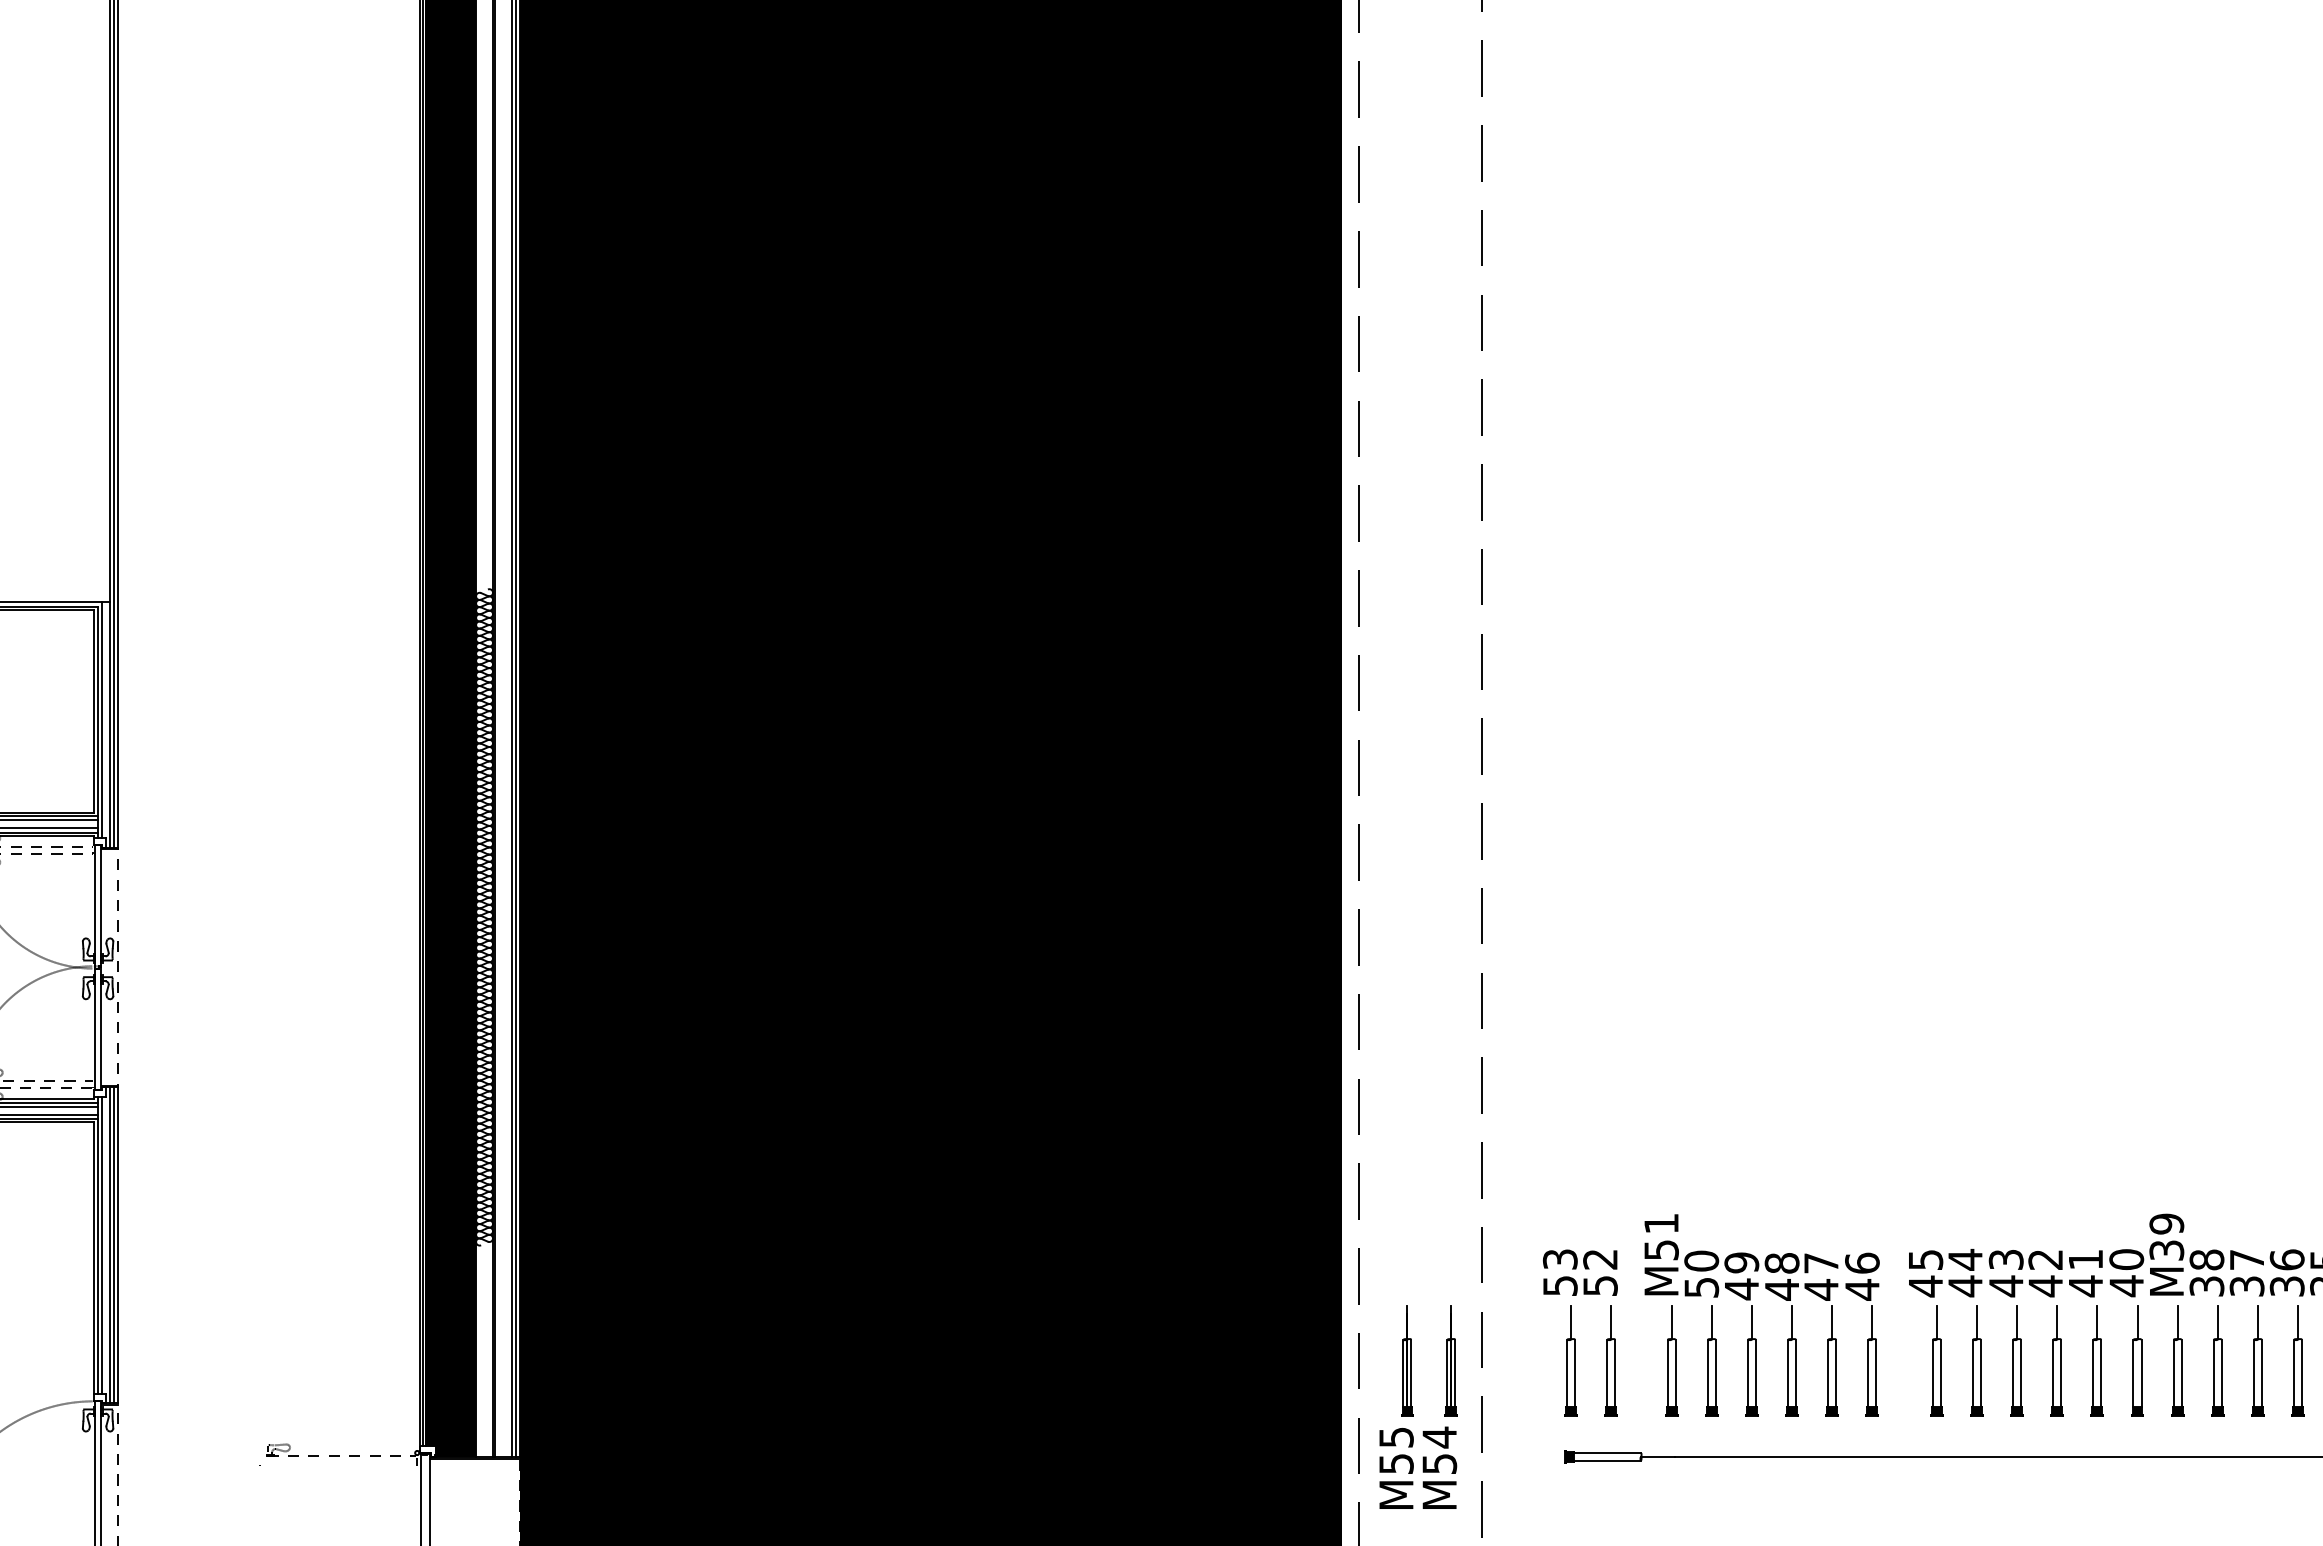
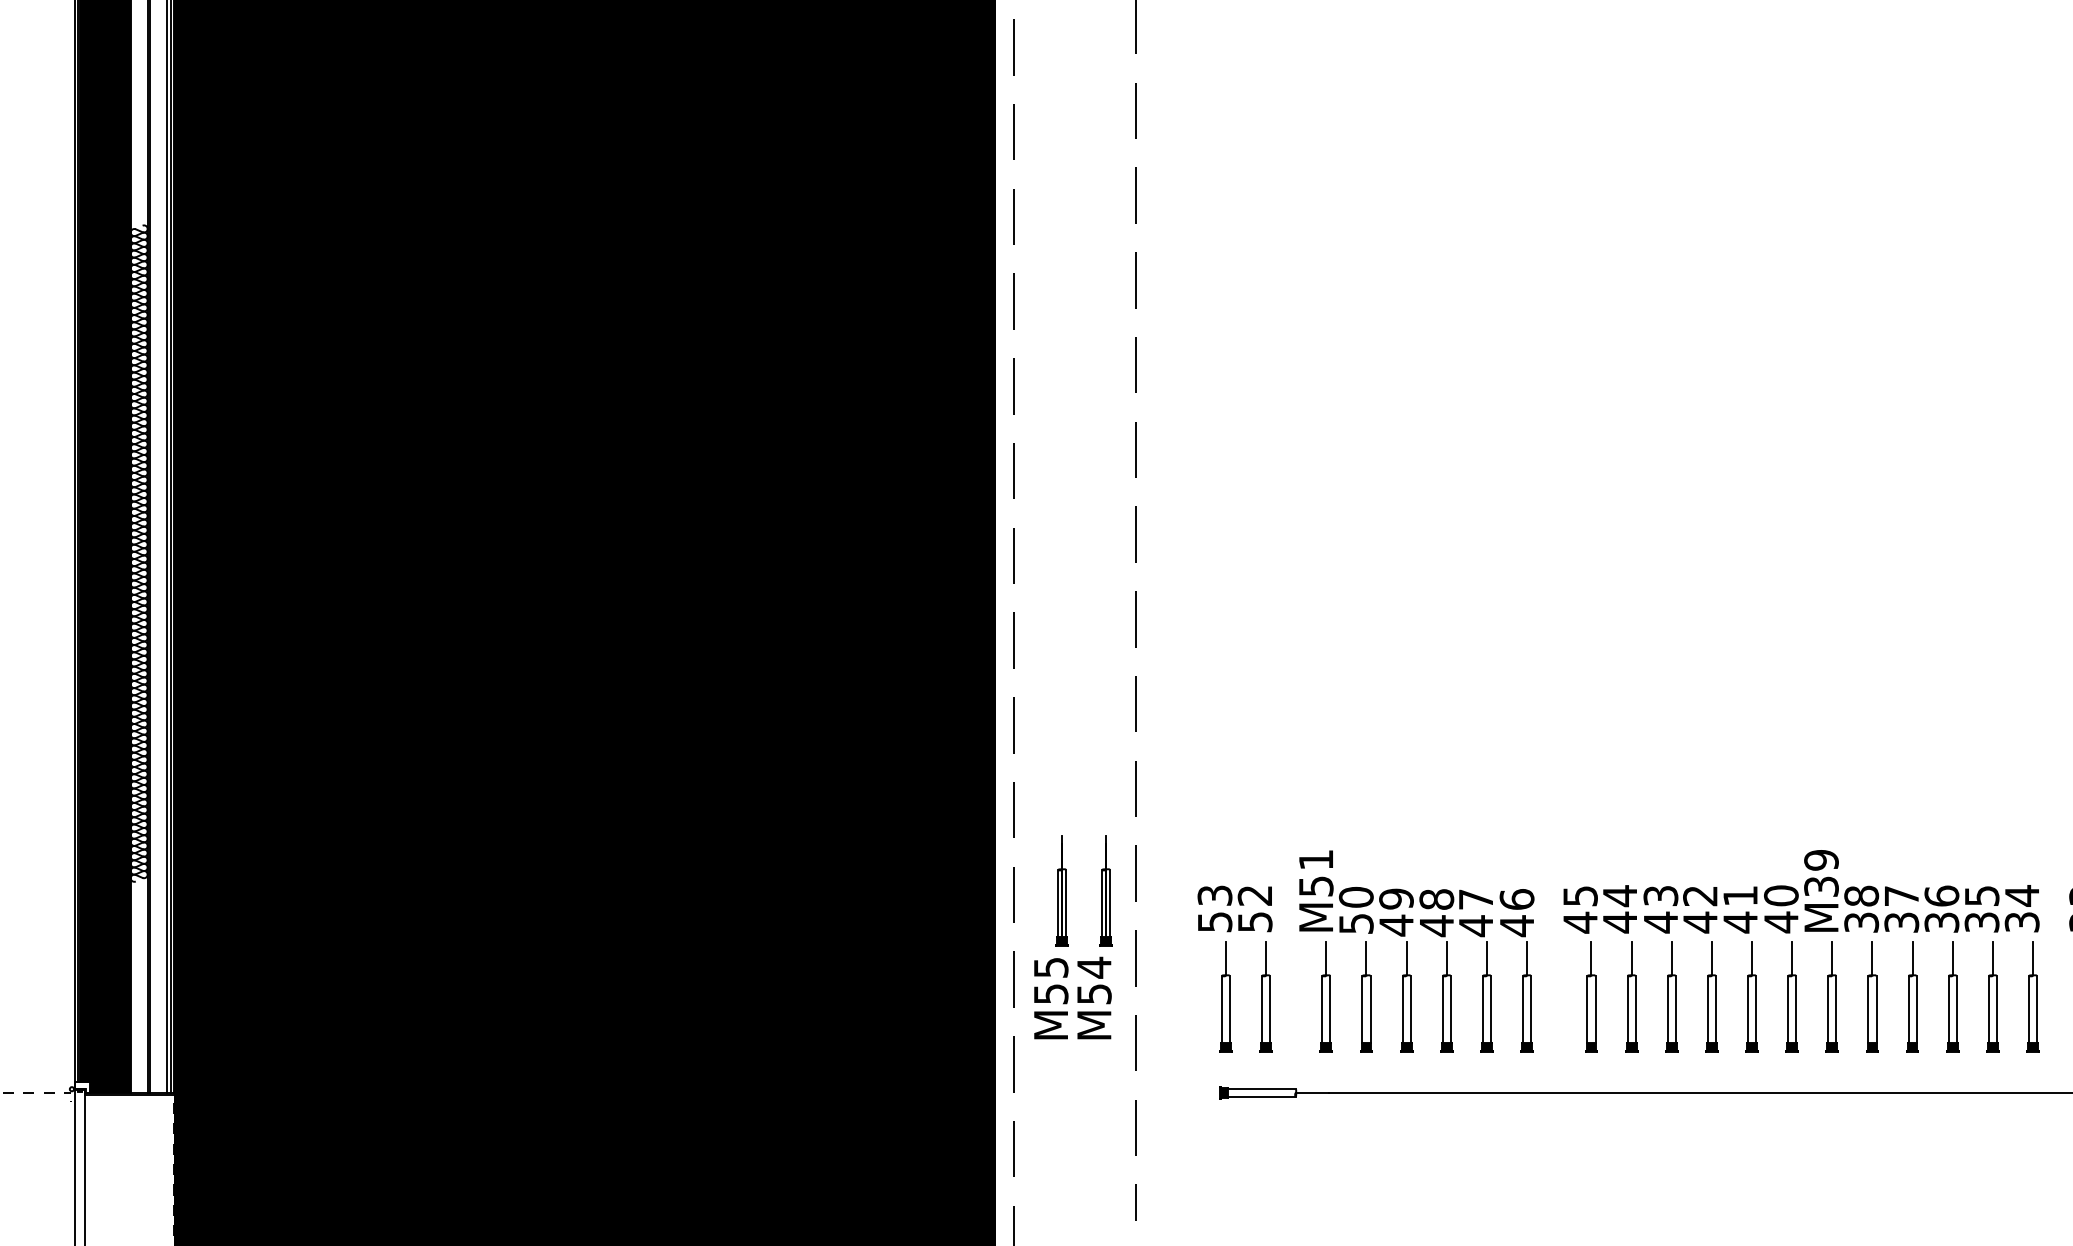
part: (1418, 1406) -> (1073, 936), moved

